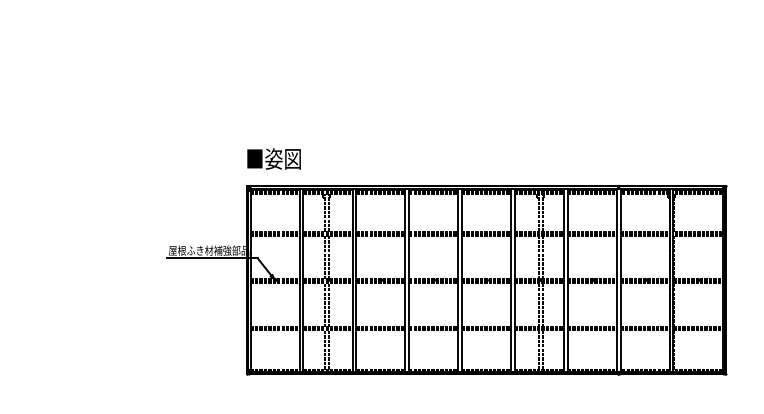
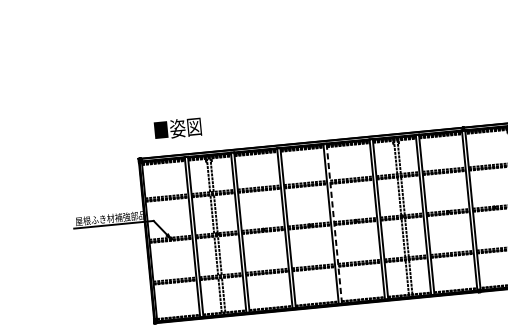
text: (273, 158) -> (177, 128), moved
line: (462, 280) -> (334, 223), solid -> dashed

